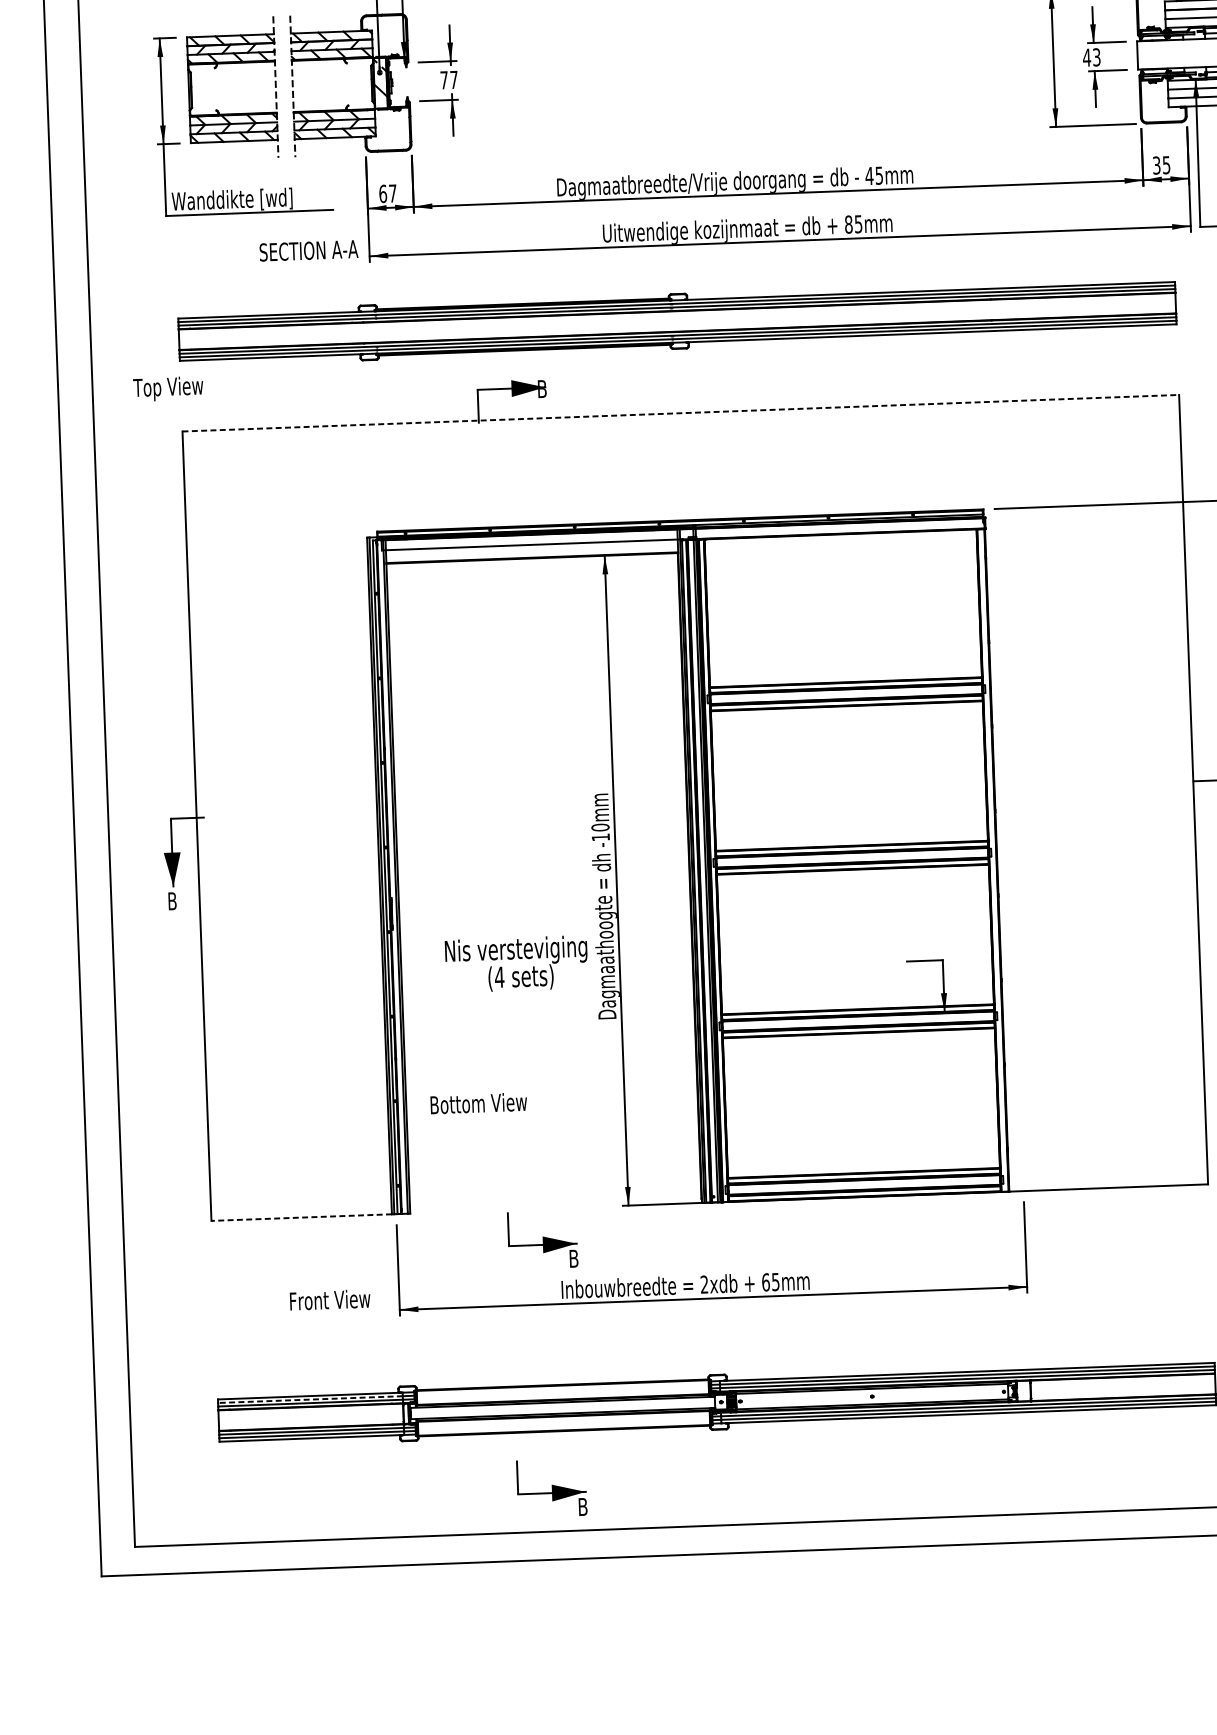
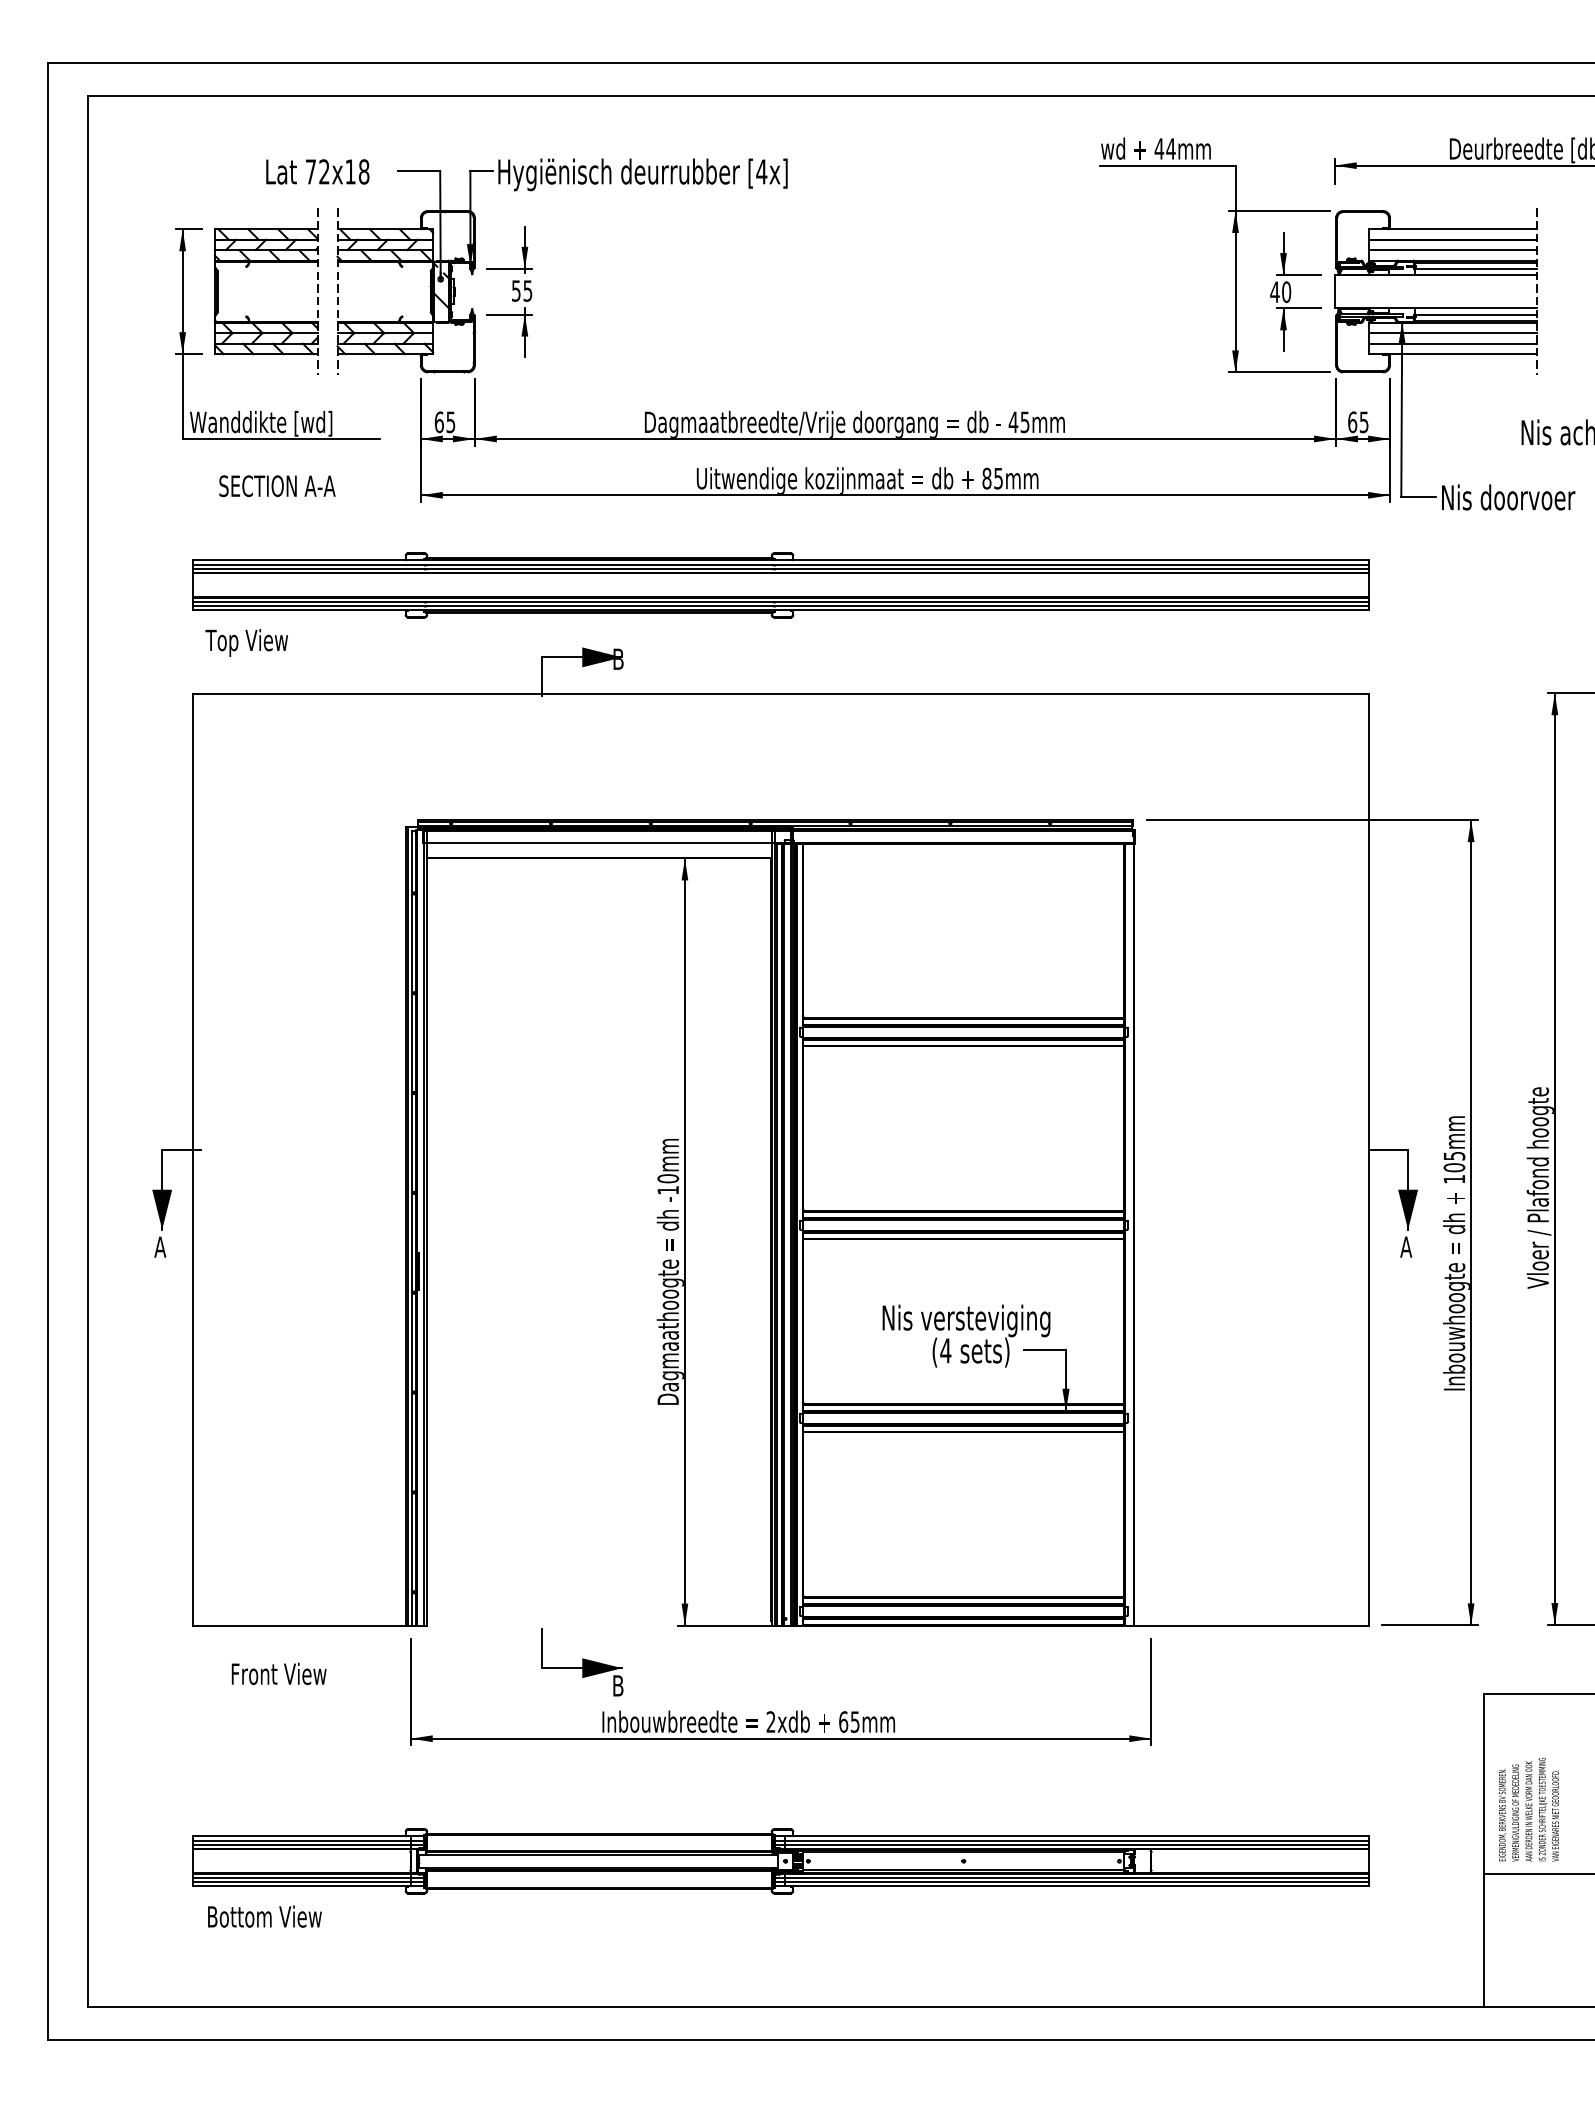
text: (1096, 57) -> (1286, 292), 43 -> 40
text: (449, 79) -> (522, 290), 77 -> 55
text: (1156, 165) -> (1352, 422), 35 -> 65
text: (392, 193) -> (450, 422), 67 -> 65
text: (308, 251) -> (277, 486), moved
text: (168, 388) -> (246, 642), moved
line: (681, 413) -> (781, 693), dashed -> solid
text: (172, 900) -> (160, 1246), B -> A
text: (516, 963) -> (966, 1335), moved
text: (478, 1103) -> (264, 1916), moved
line: (302, 1217) -> (299, 1625), dashed -> solid
text: (329, 1299) -> (278, 1673), moved
line: (310, 1399) -> (301, 1840), dashed -> solid
part: (552, 1488) -> (582, 1955), removed

